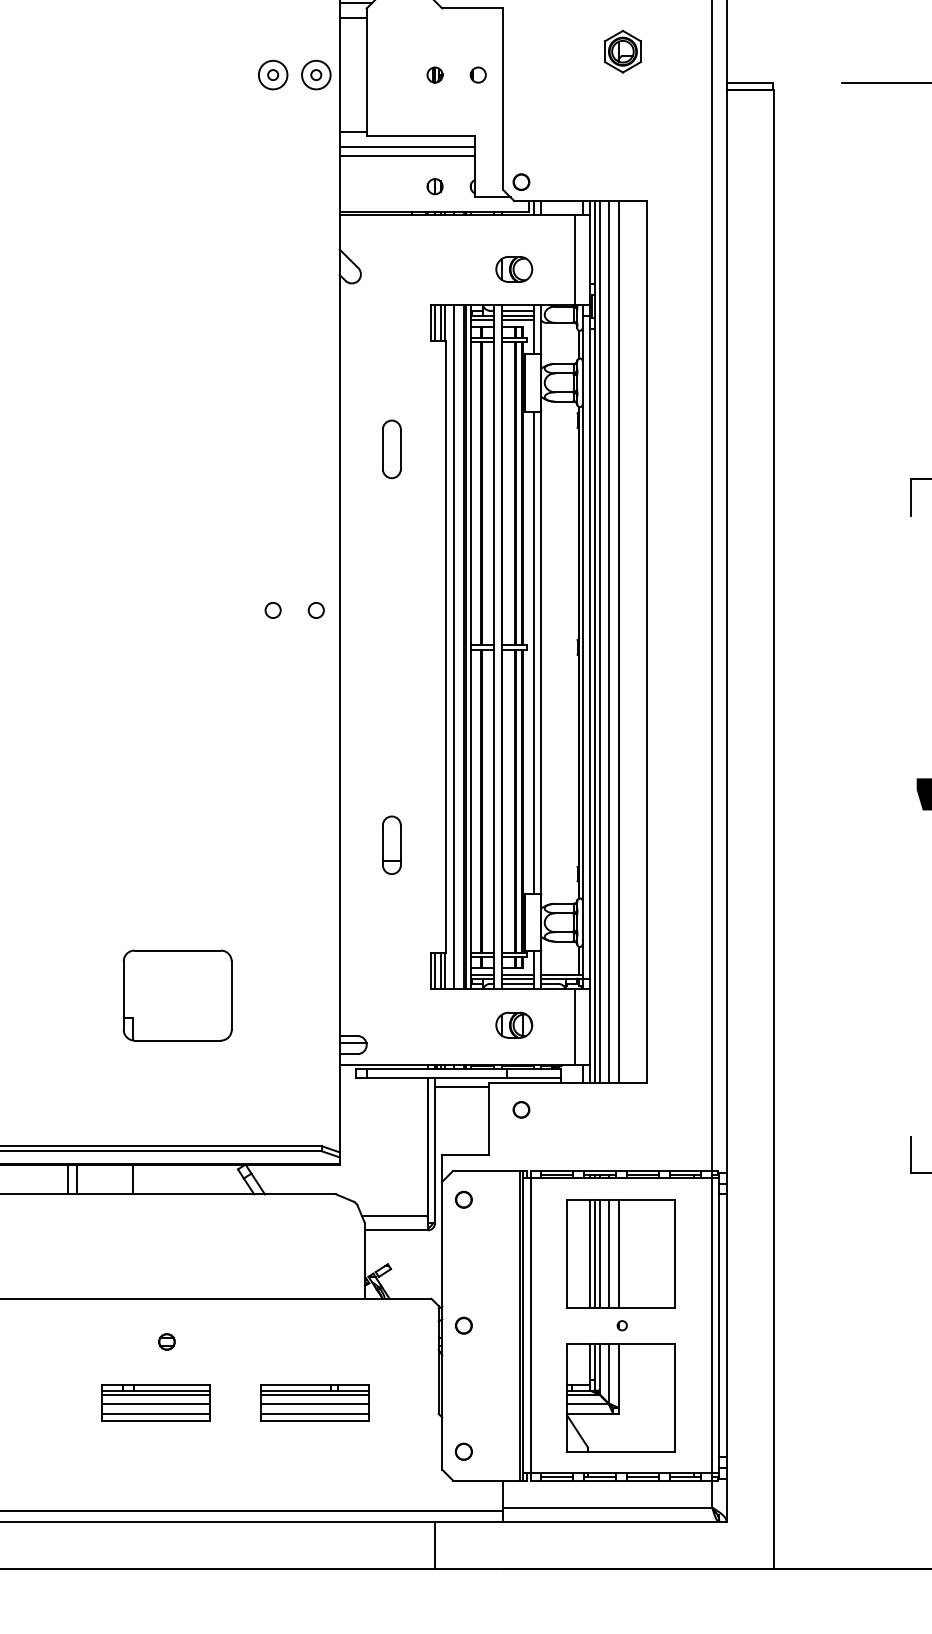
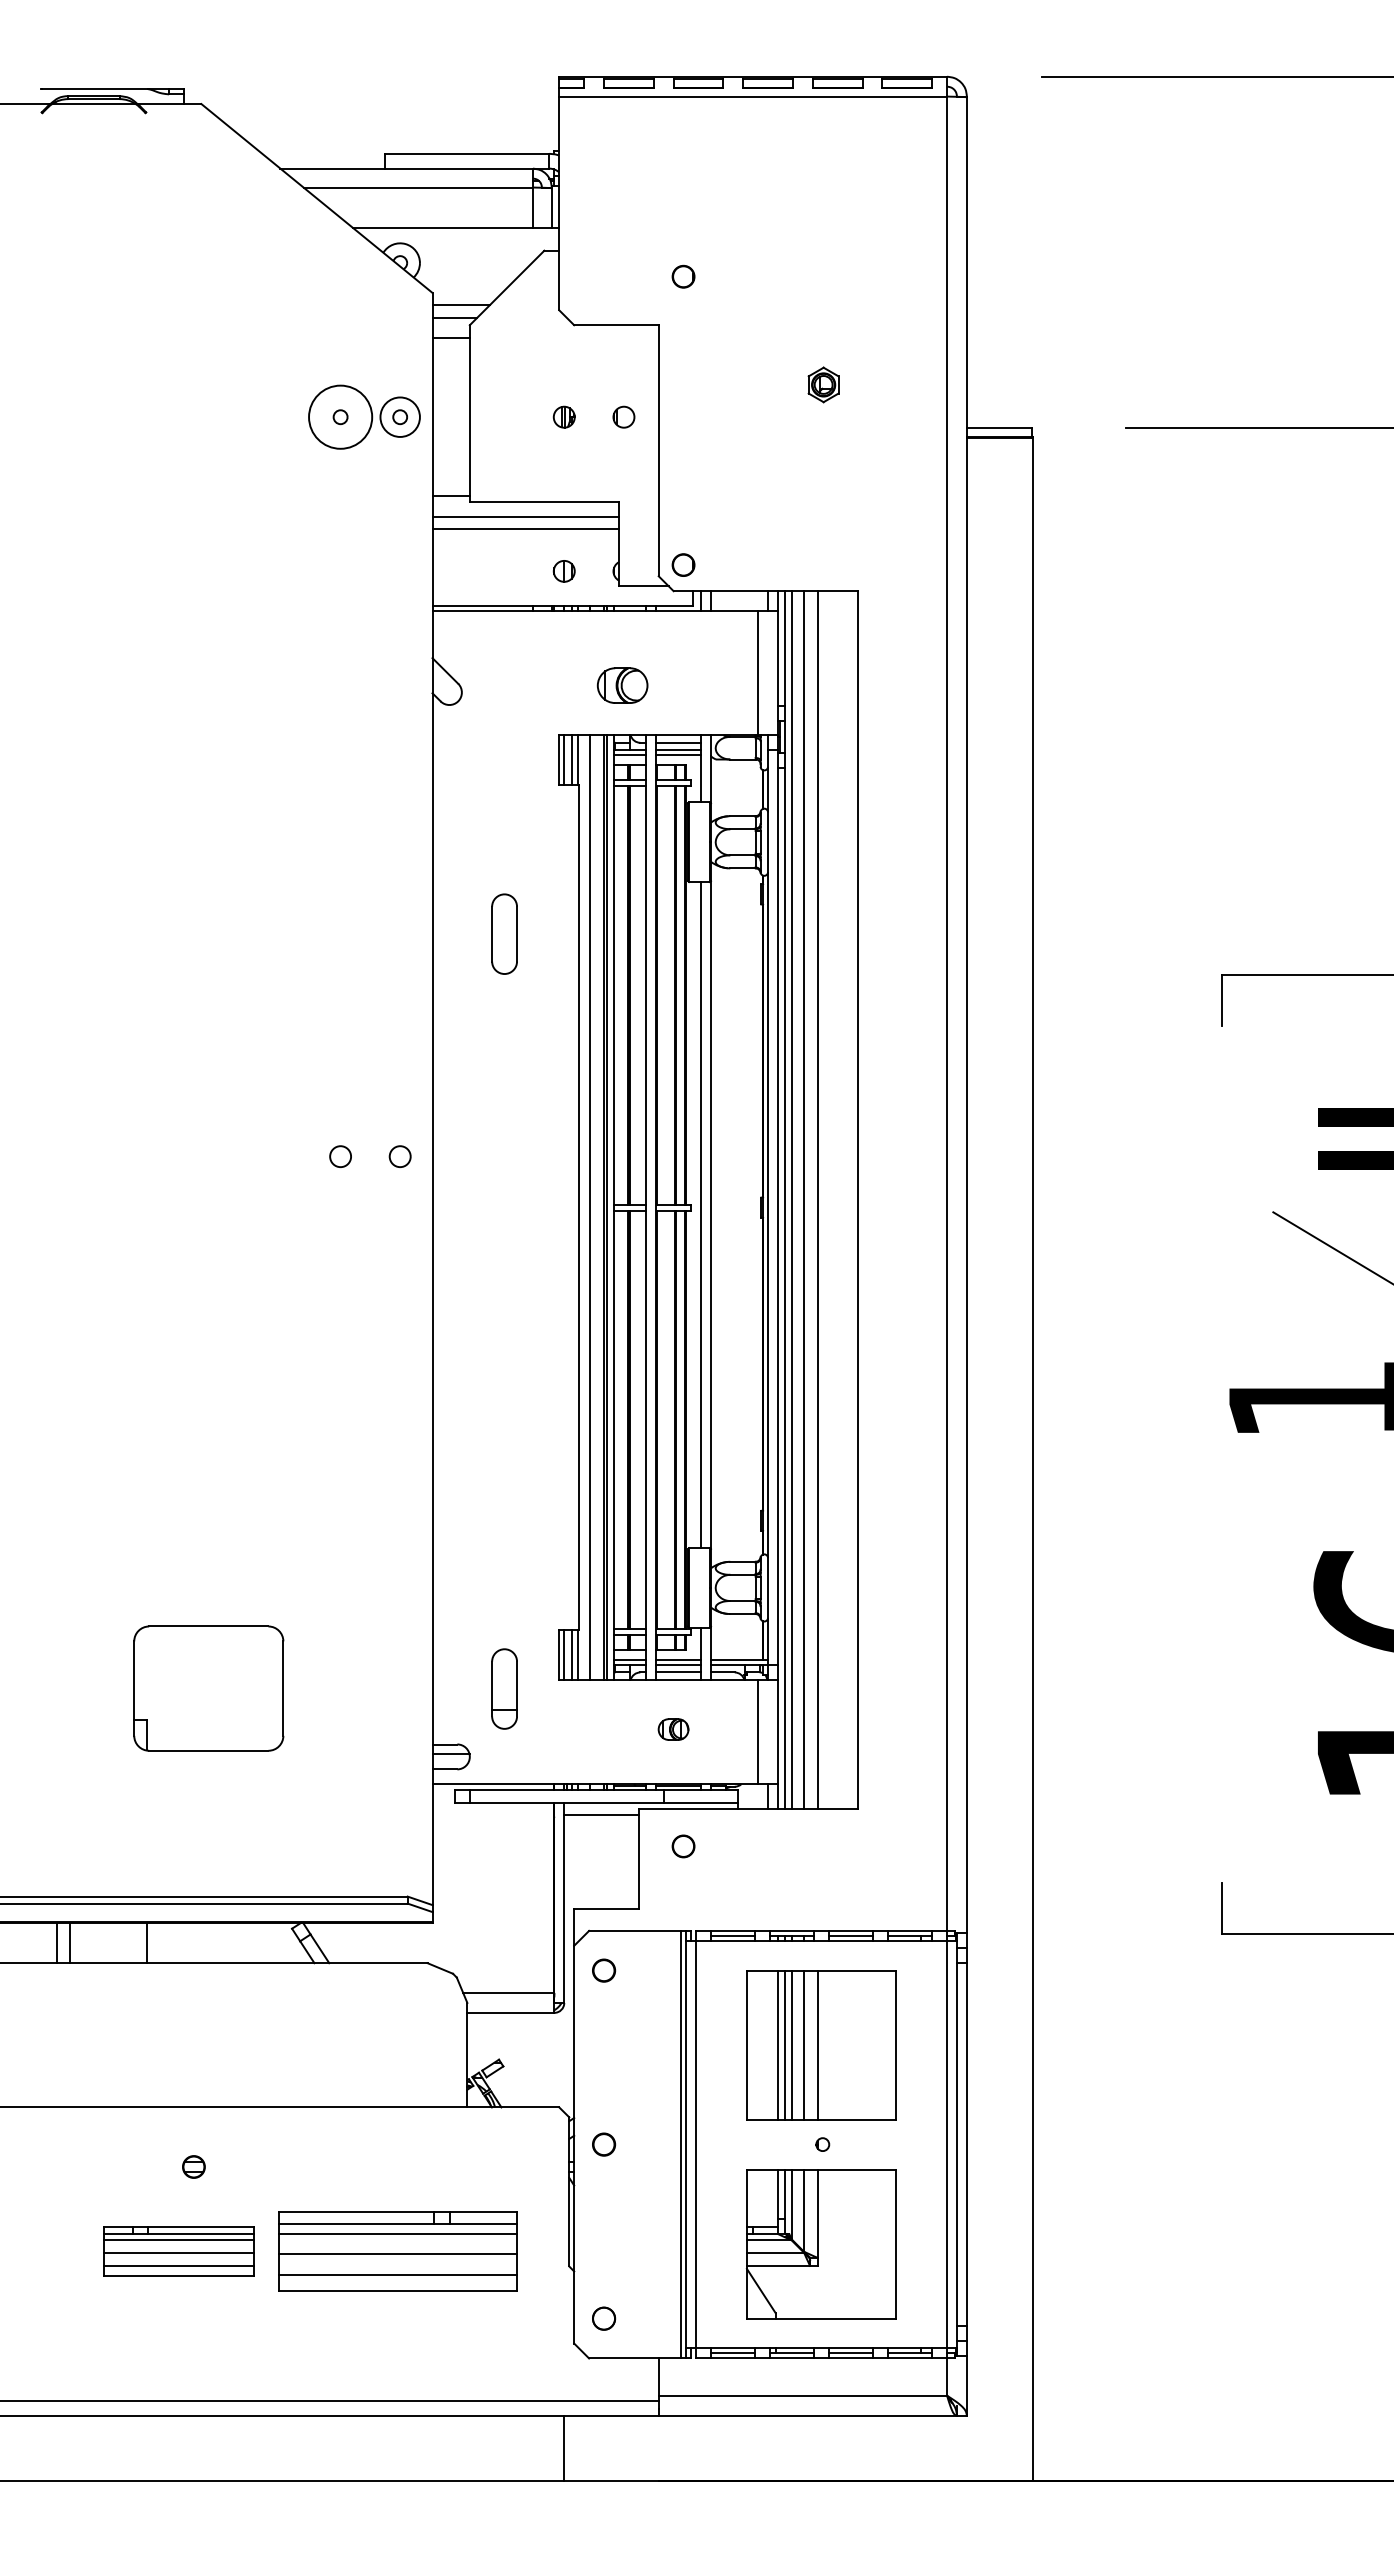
part: (622, 51) -> (823, 384), size x0.6
circle: (273, 74) -> (340, 416), size x1.6
part: (514, 269) -> (622, 685), moved
part: (391, 844) -> (504, 1688), moved
part: (514, 1025) -> (673, 1729), size x0.6
part: (314, 1403) -> (397, 2251), size x1.6

